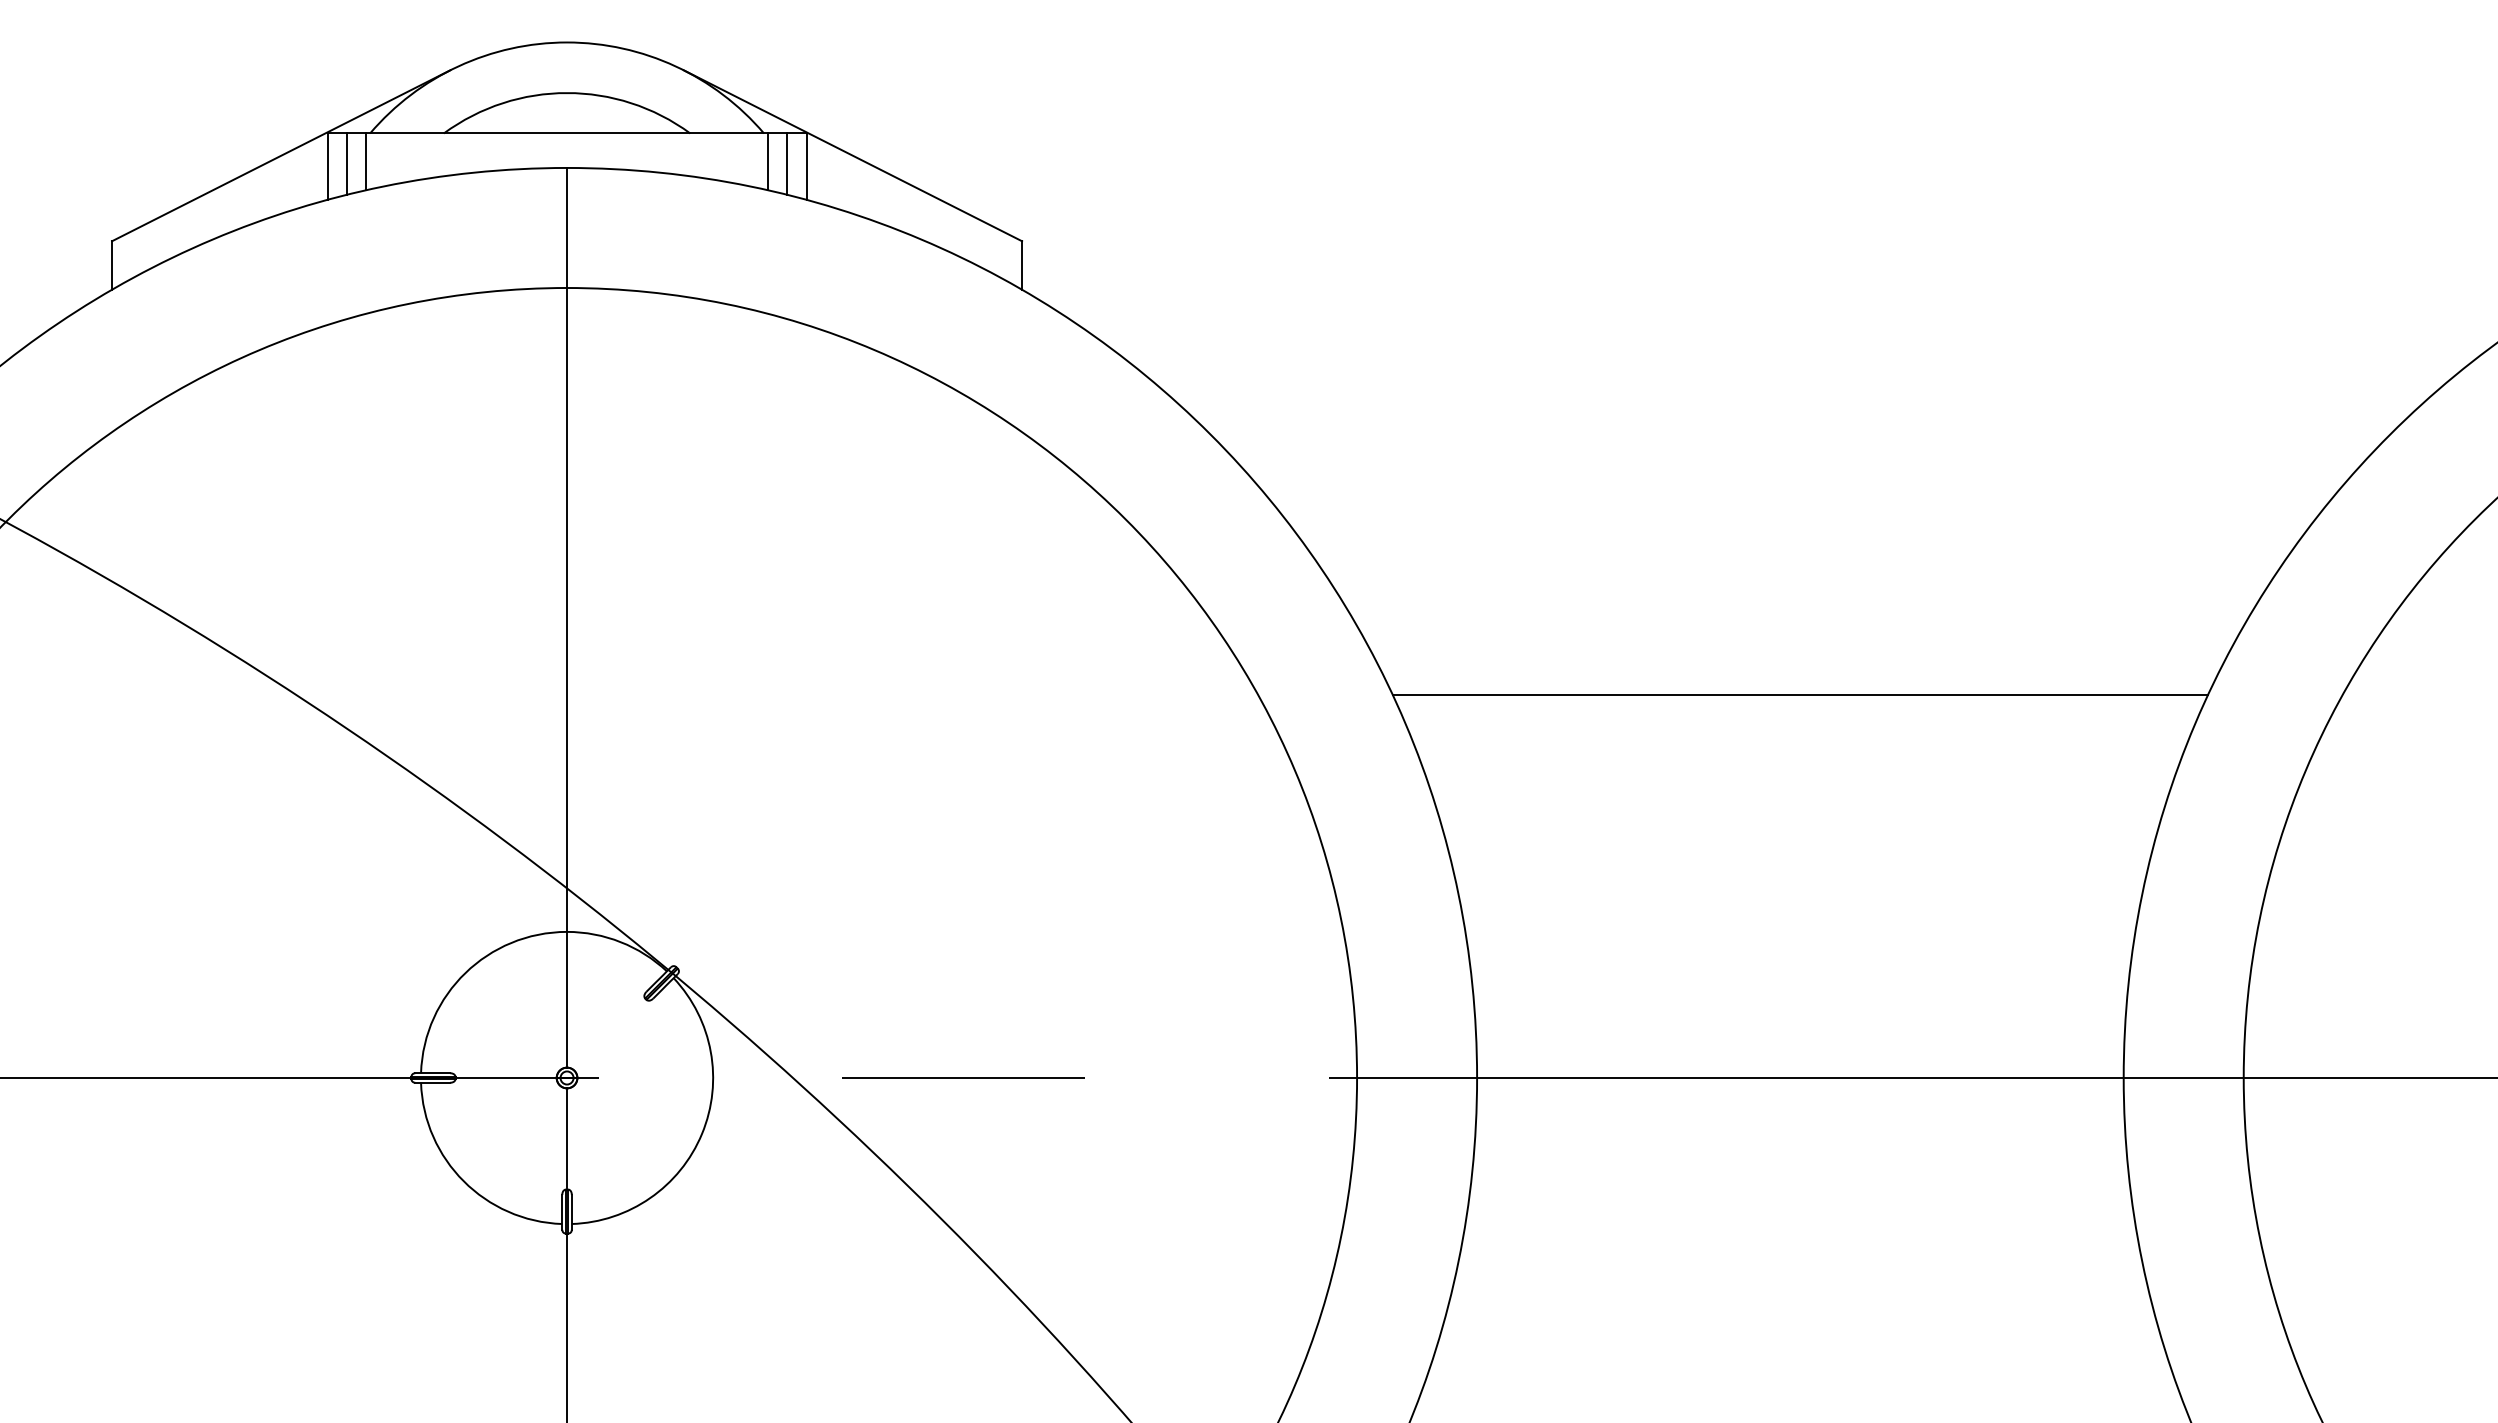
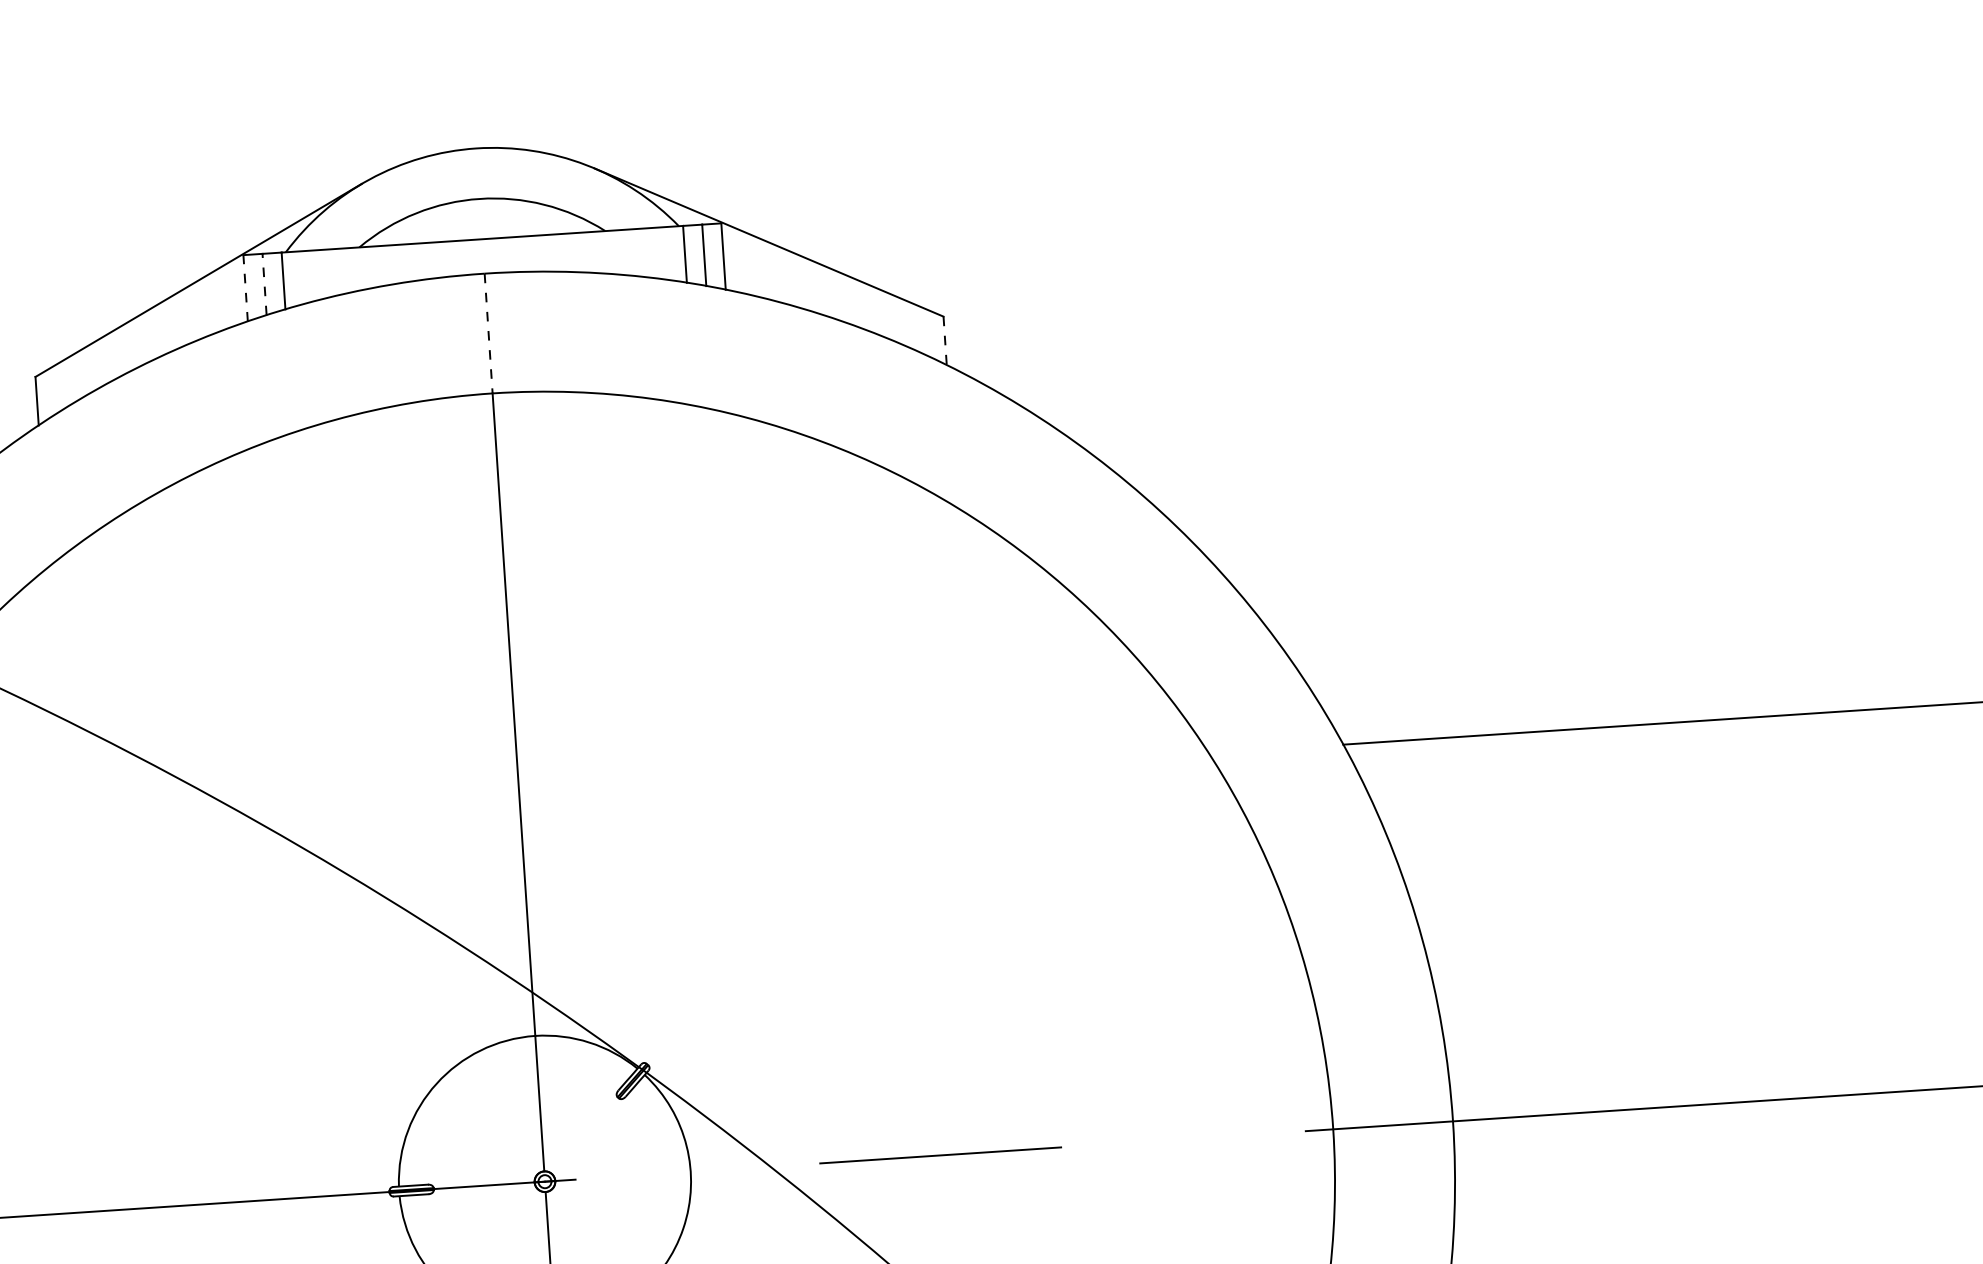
line: (346, 164) -> (264, 284), solid -> dashed
line: (327, 166) -> (245, 288), solid -> dashed
line: (567, 228) -> (489, 334), solid -> dashed
line: (1022, 266) -> (945, 341), solid -> dashed

